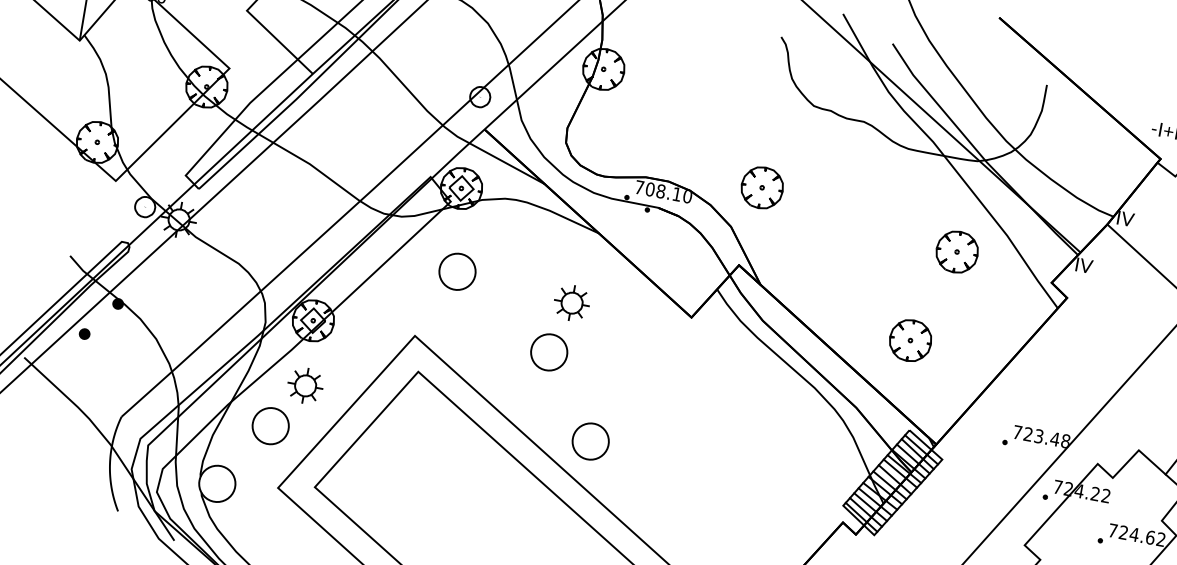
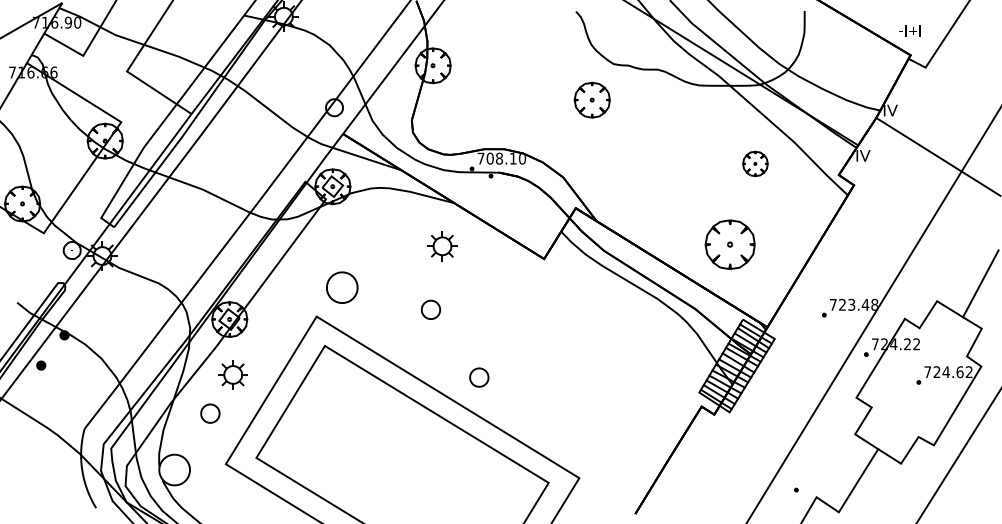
part: (761, 186) -> (591, 99), moved
part: (957, 251) -> (755, 163), size x0.7
part: (457, 271) -> (342, 287), moved
part: (572, 303) -> (442, 246), moved
part: (909, 340) -> (729, 244), size x1.4
part: (548, 351) -> (430, 309), size x0.6
part: (271, 425) -> (210, 413), size x0.6
part: (591, 441) -> (479, 377), size x0.6

